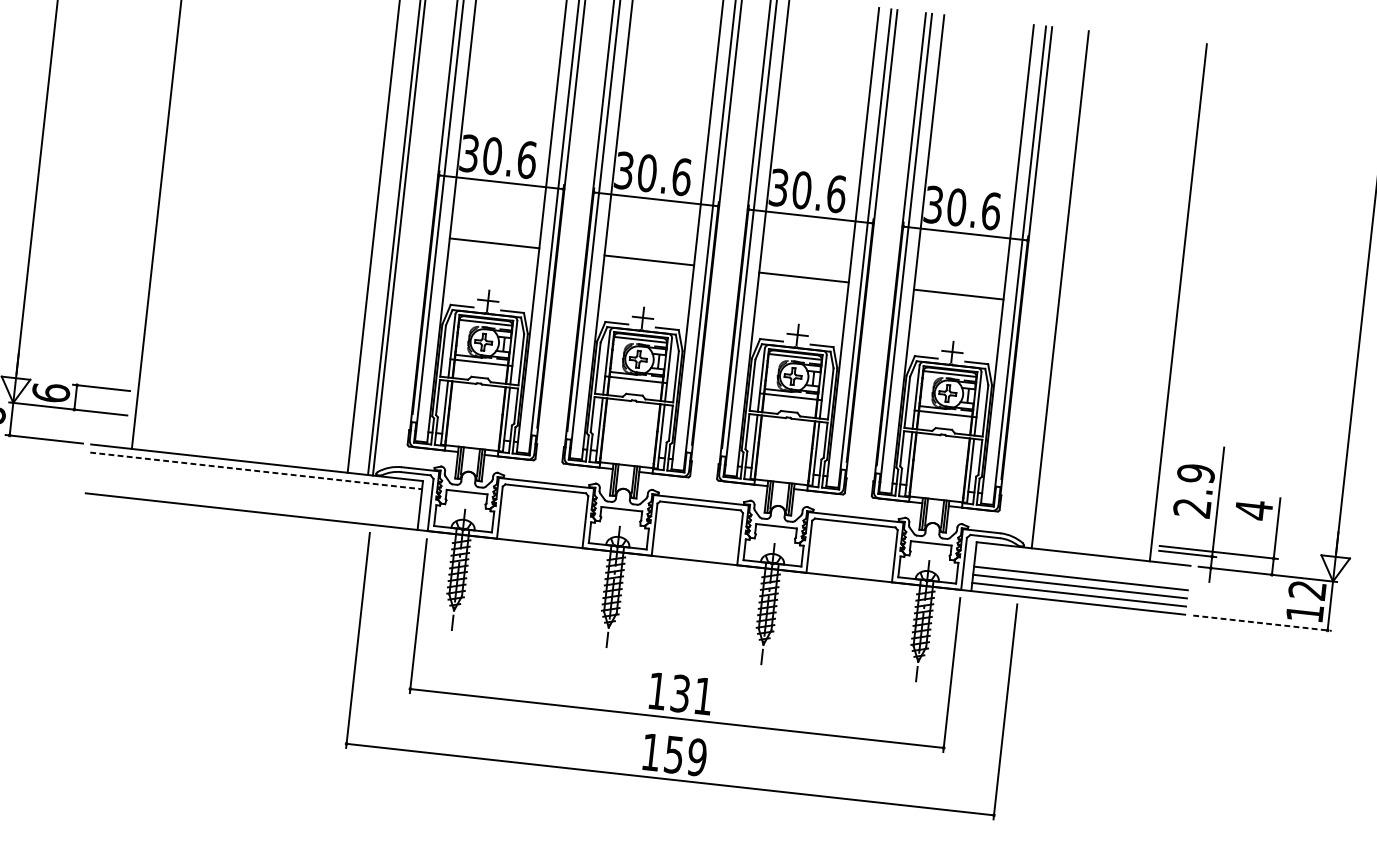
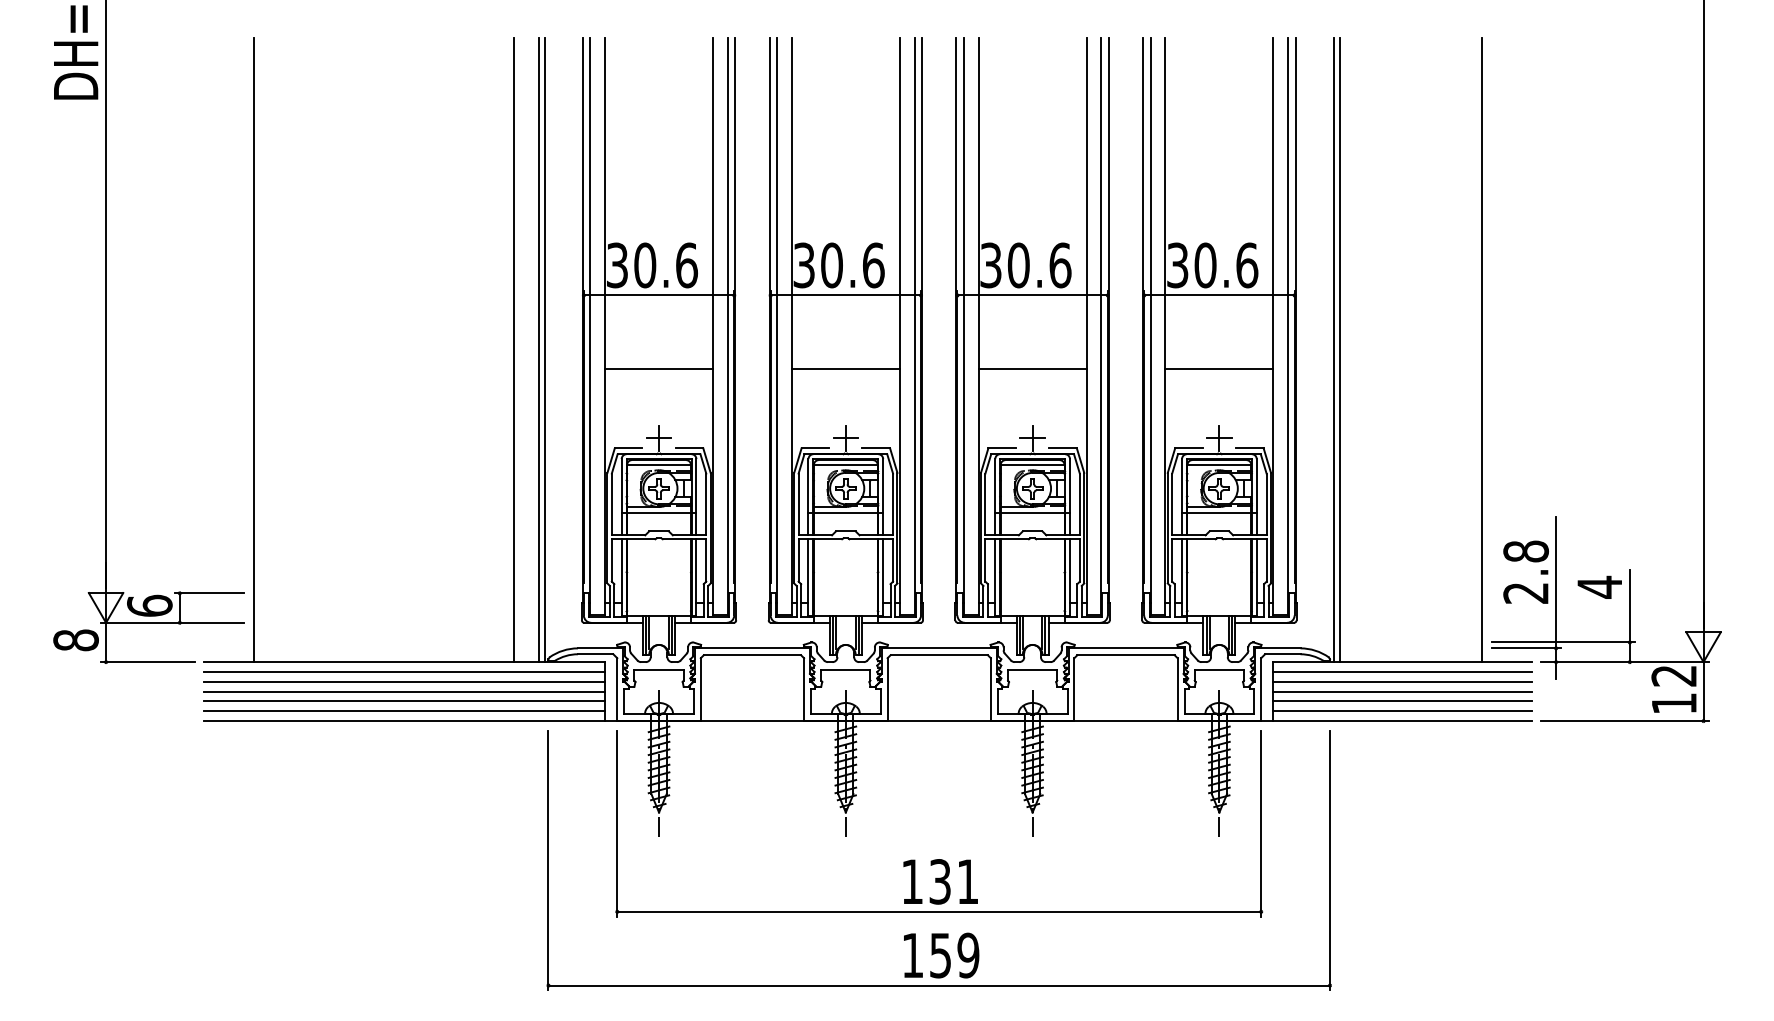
line: (1055, 288) -> (1333, 349), added
line: (256, 470) -> (405, 671), dashed -> solid
text: (1195, 473) -> (1525, 551), 2.9 -> 2.8
line: (255, 478) -> (404, 681), added
line: (254, 487) -> (404, 691), added
line: (253, 495) -> (404, 701), added
line: (252, 503) -> (404, 711), added
line: (1082, 561) -> (1402, 671), added
line: (1081, 570) -> (1402, 681), added
line: (1262, 623) -> (1624, 721), dashed -> solid

